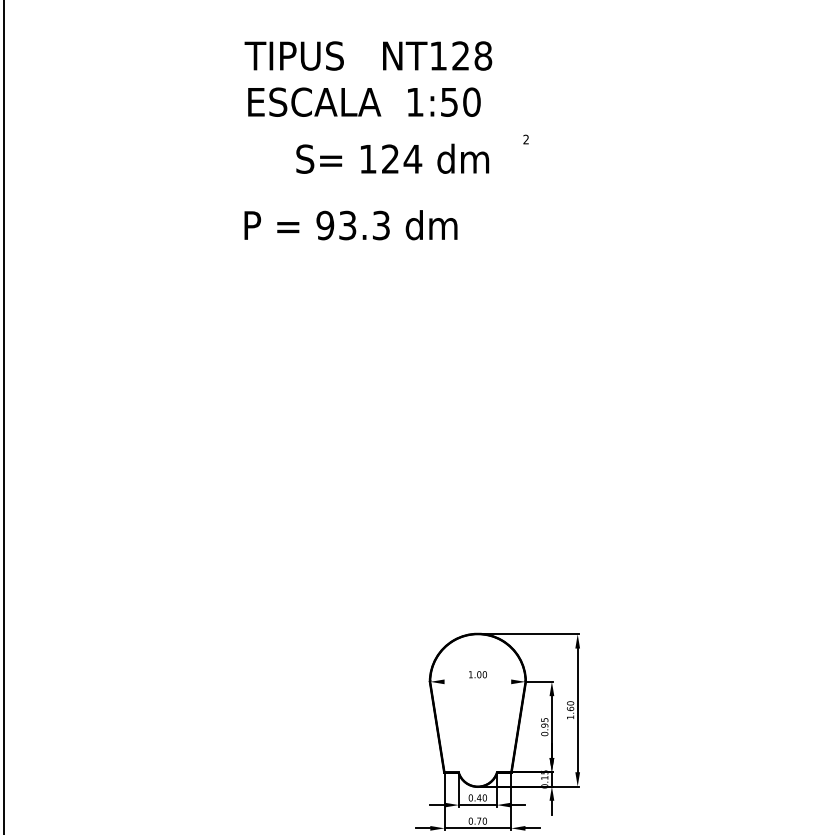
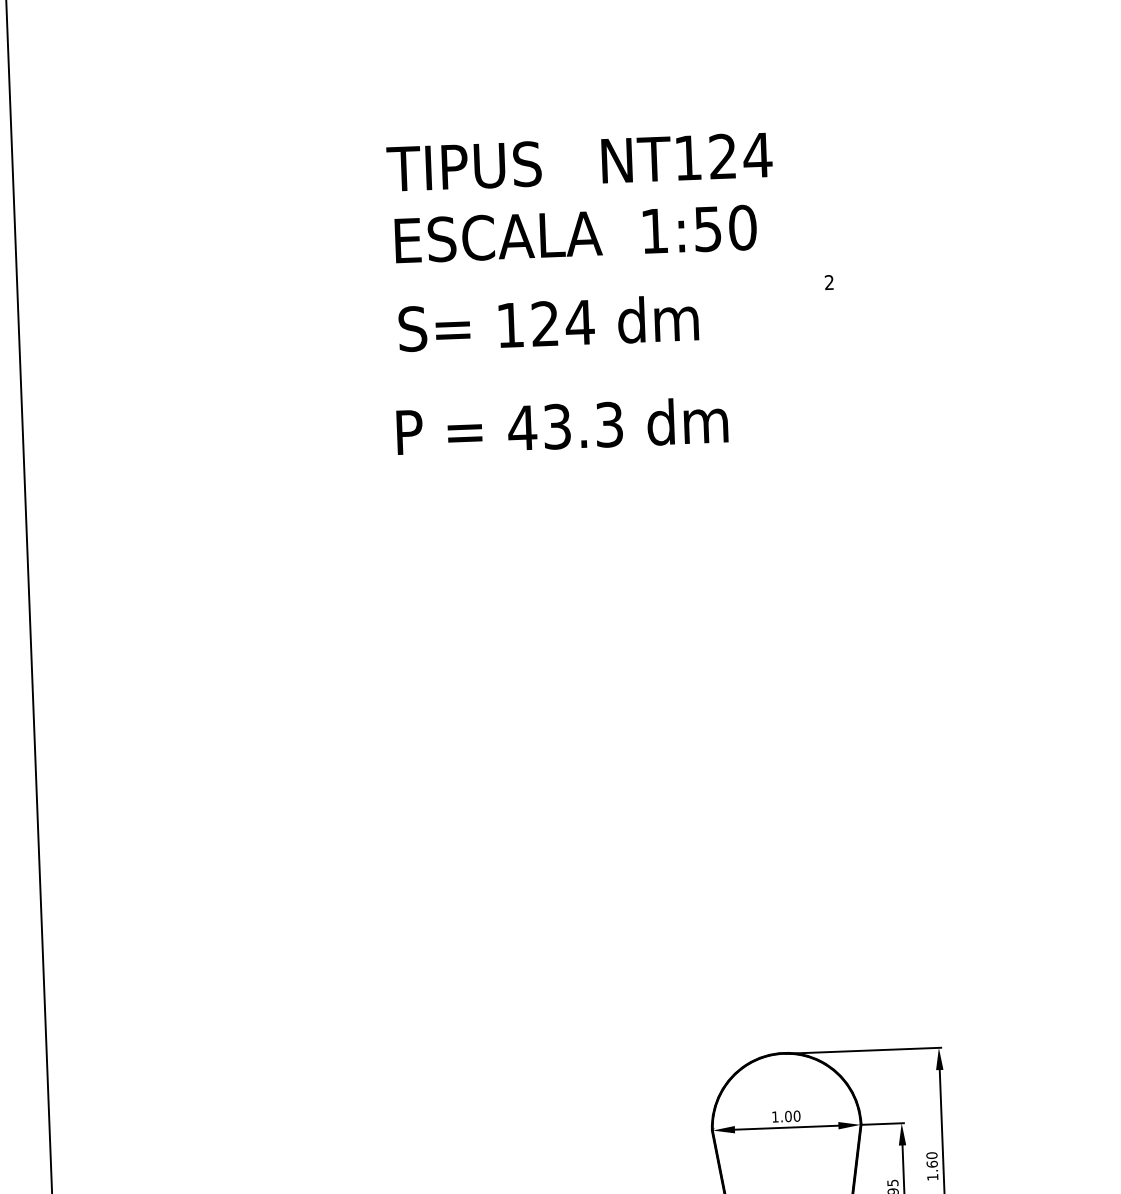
text: (483, 55) -> (758, 154), NT128 -> NT124
text: (392, 158) -> (548, 322), moved
text: (325, 225) -> (522, 427), 93.3 -> 43.3
line: (477, 681) -> (786, 1127), added

